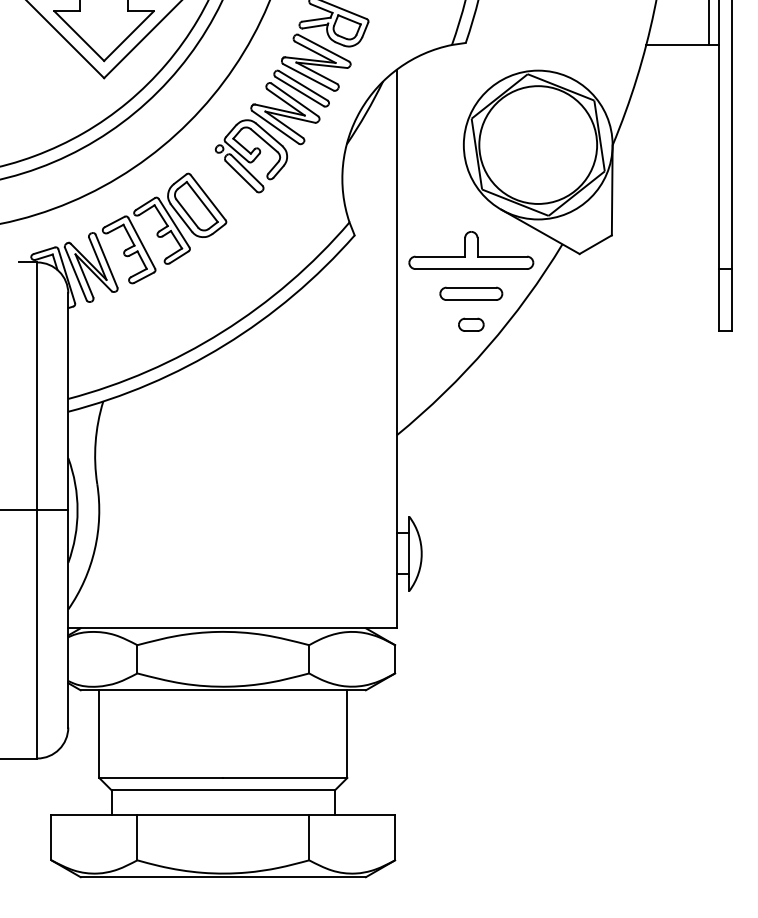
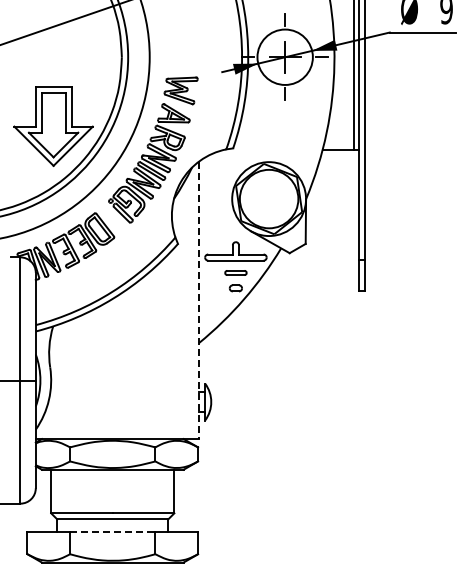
part: (470, 292) -> (235, 272), size x0.7
line: (395, 349) -> (198, 300), solid -> dashed
line: (222, 814) -> (112, 531), solid -> dashed

